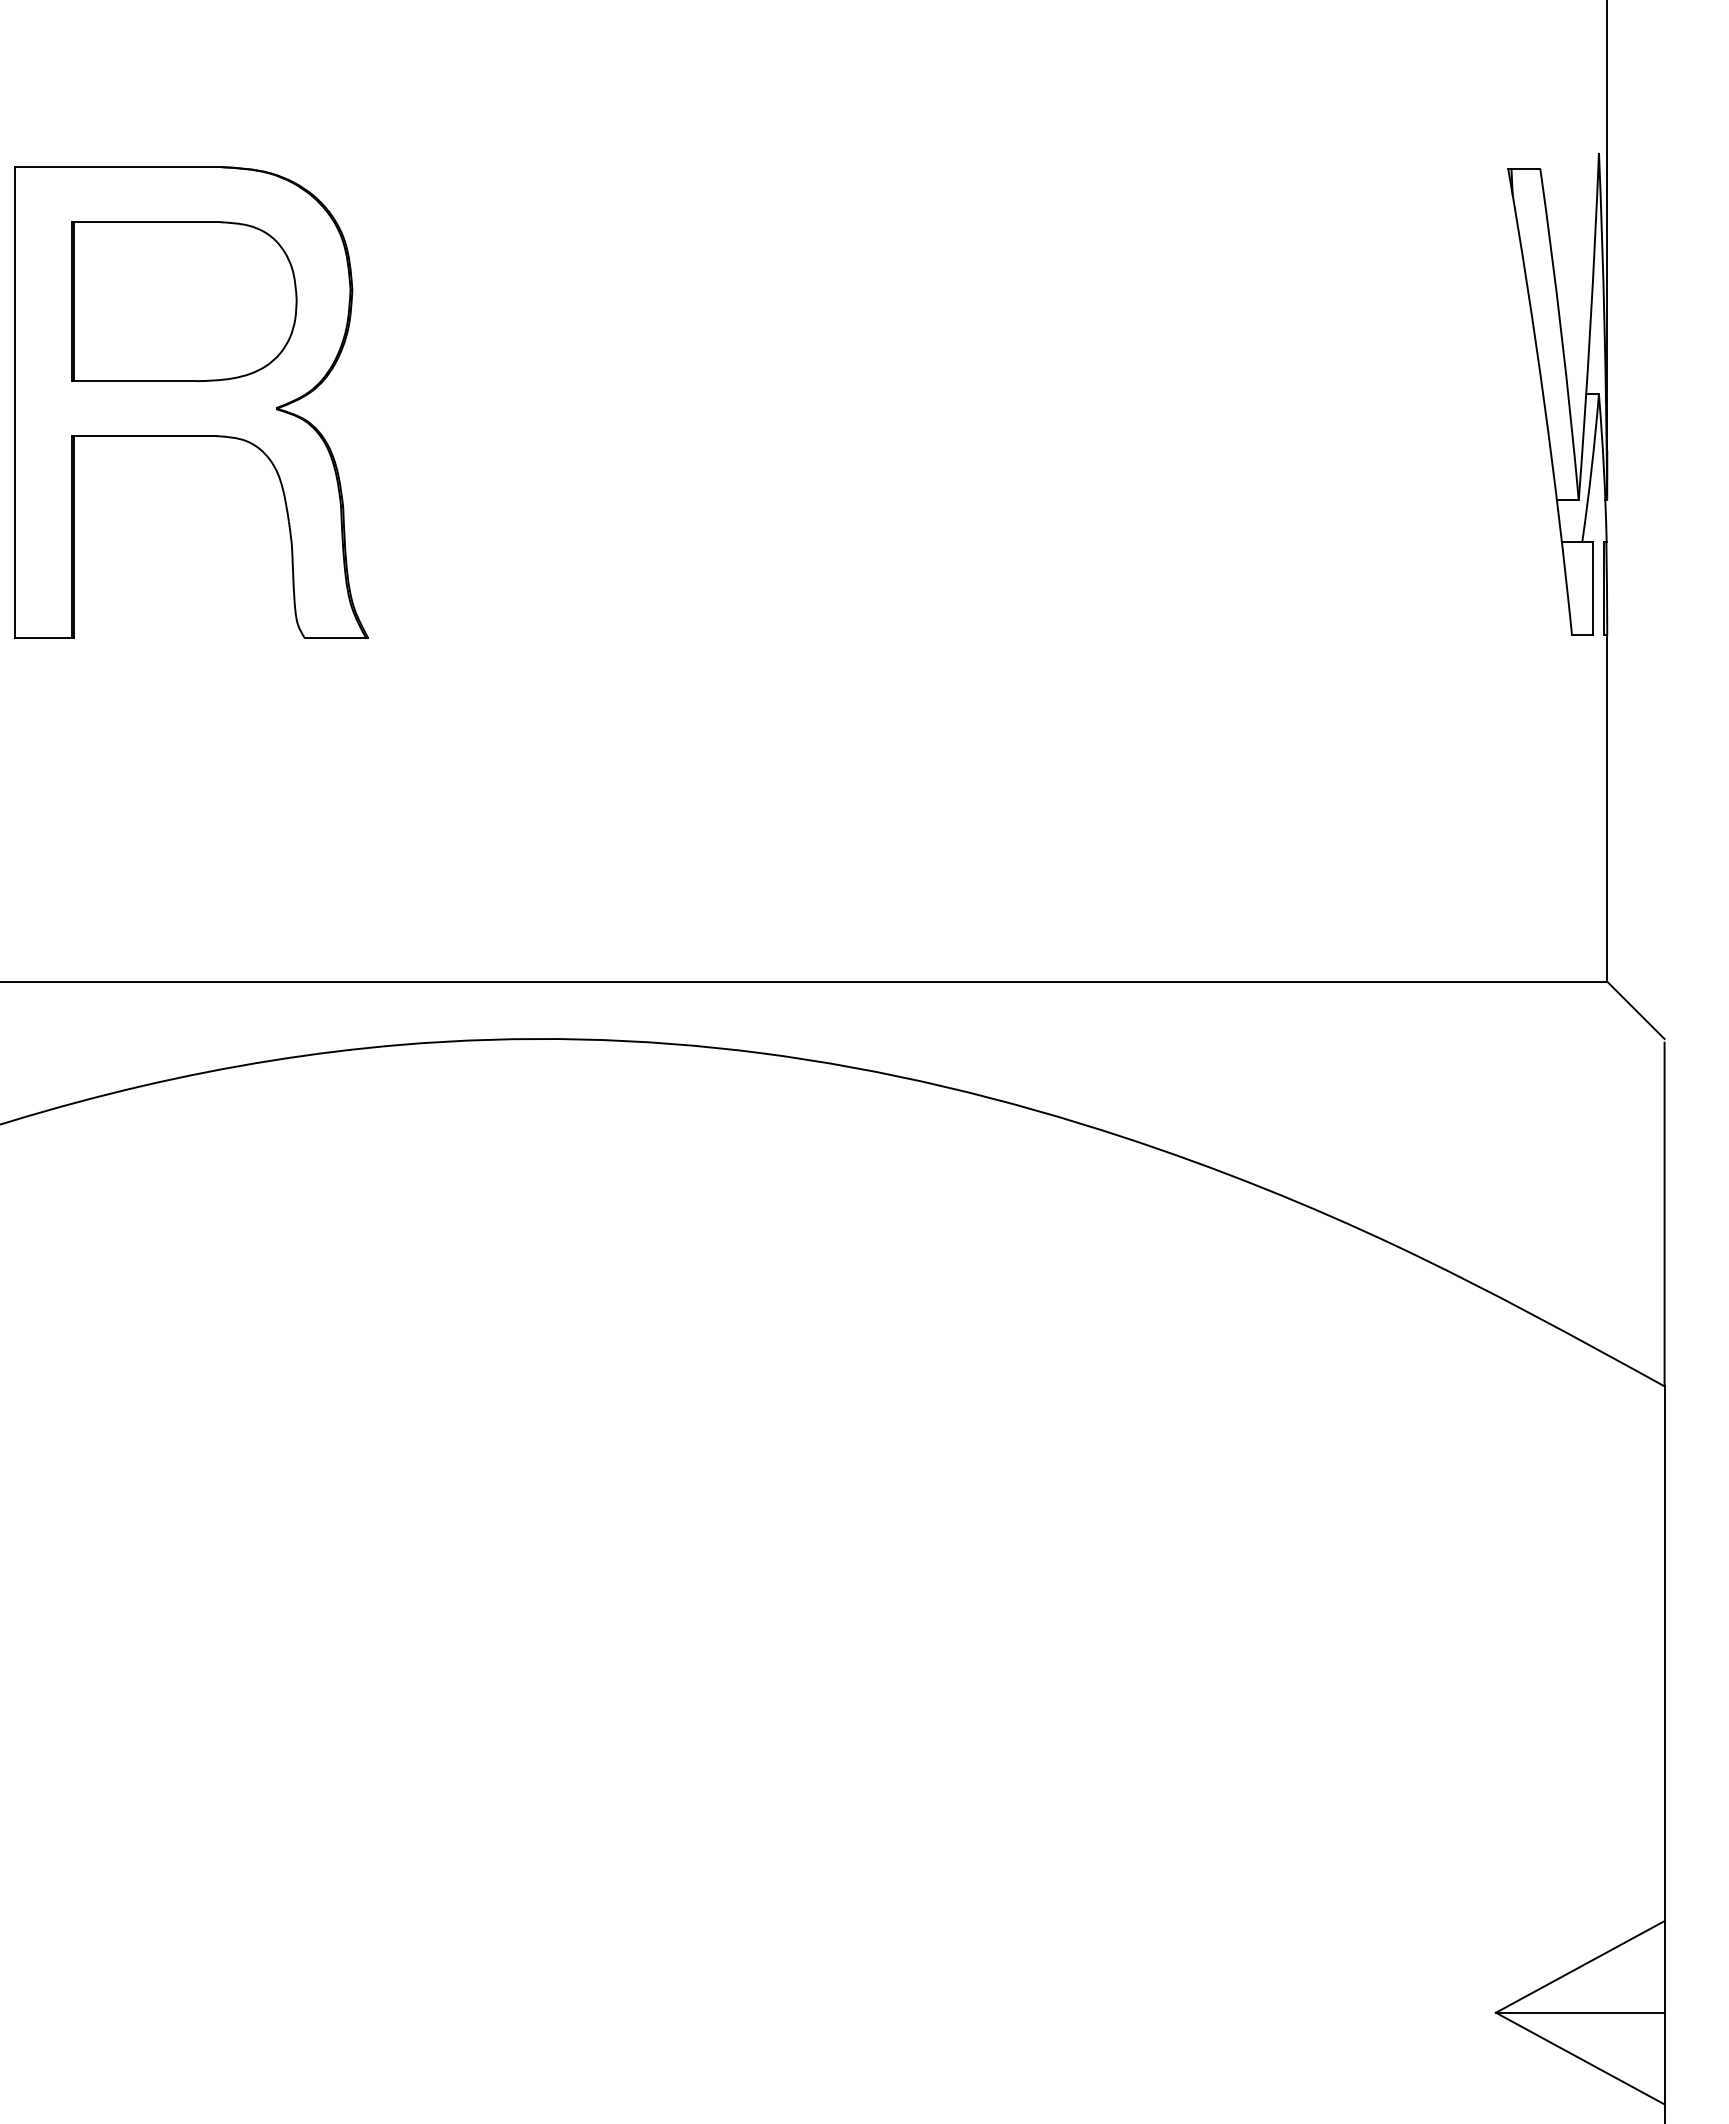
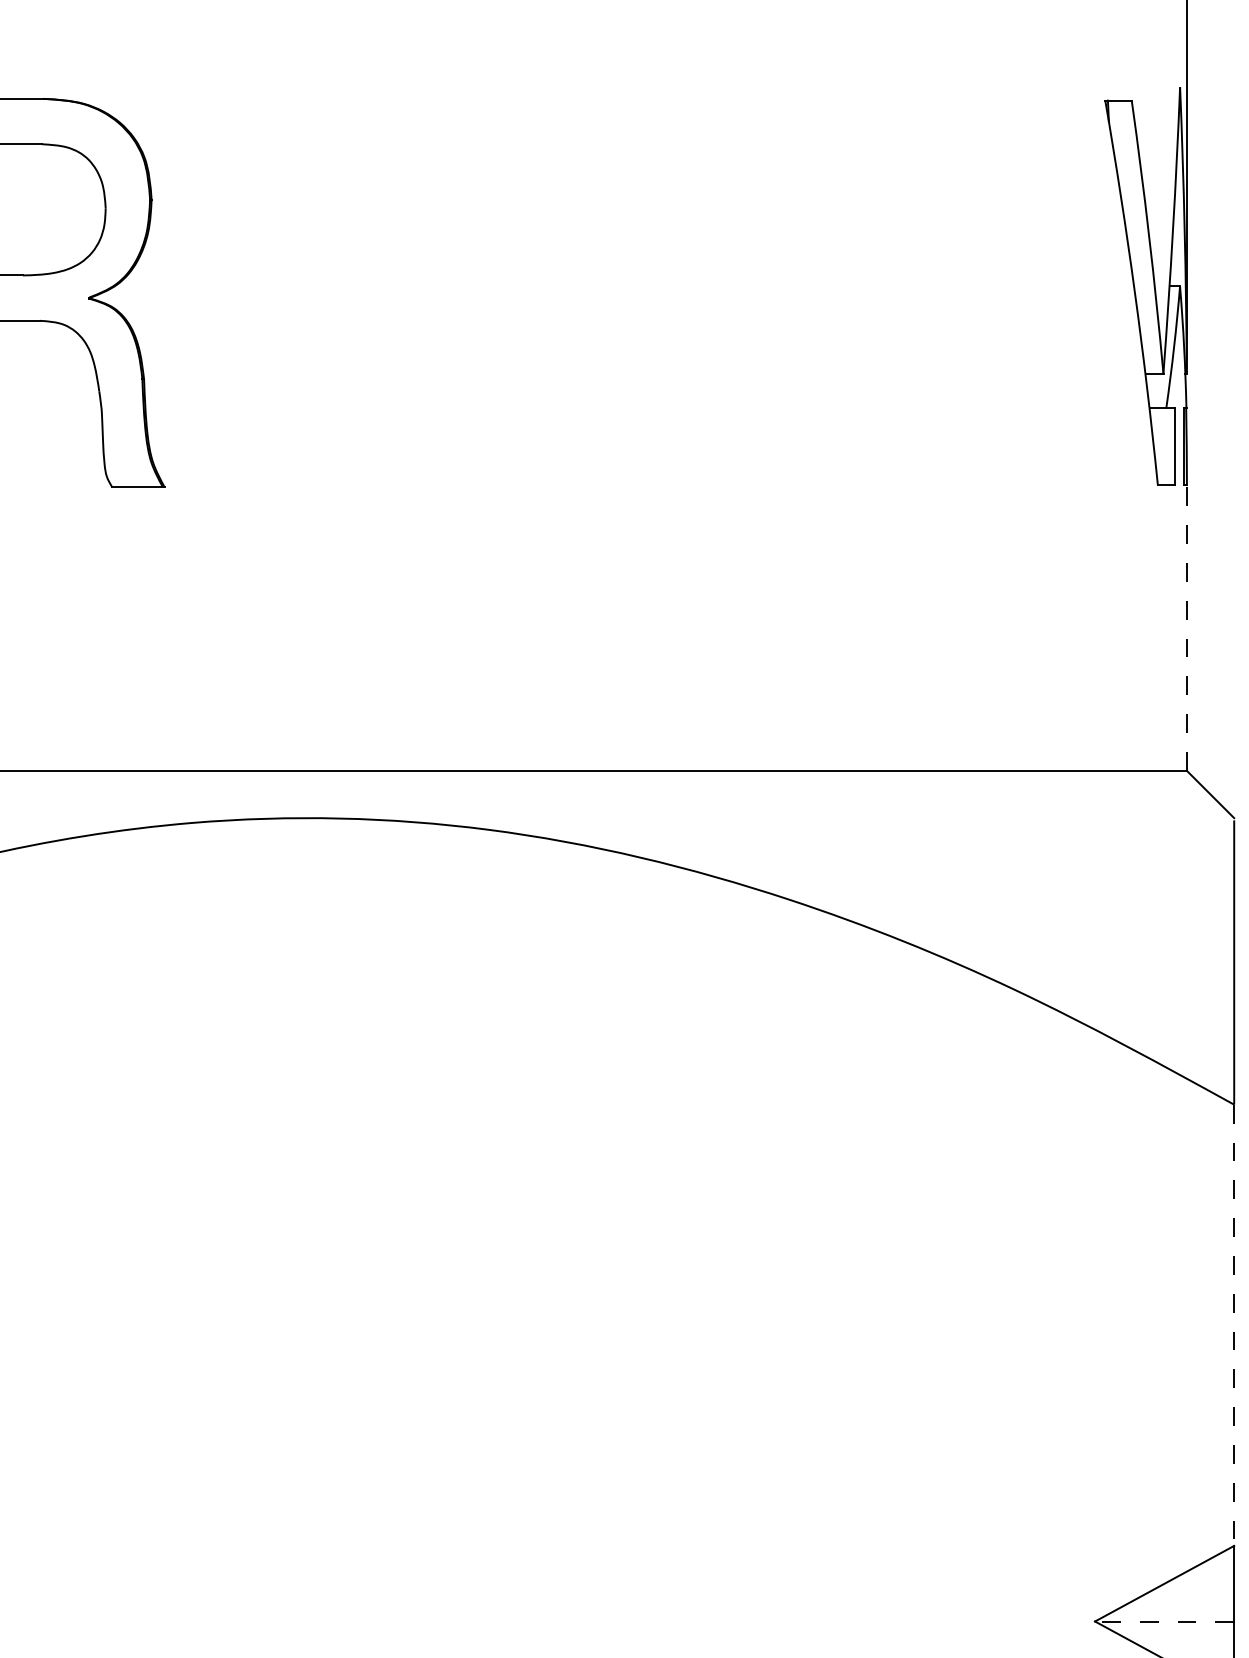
line: (1607, 807) -> (1187, 627), solid -> dashed
line: (1664, 1654) -> (1234, 1325), solid -> dashed
line: (1579, 2012) -> (1164, 1621), solid -> dashed

